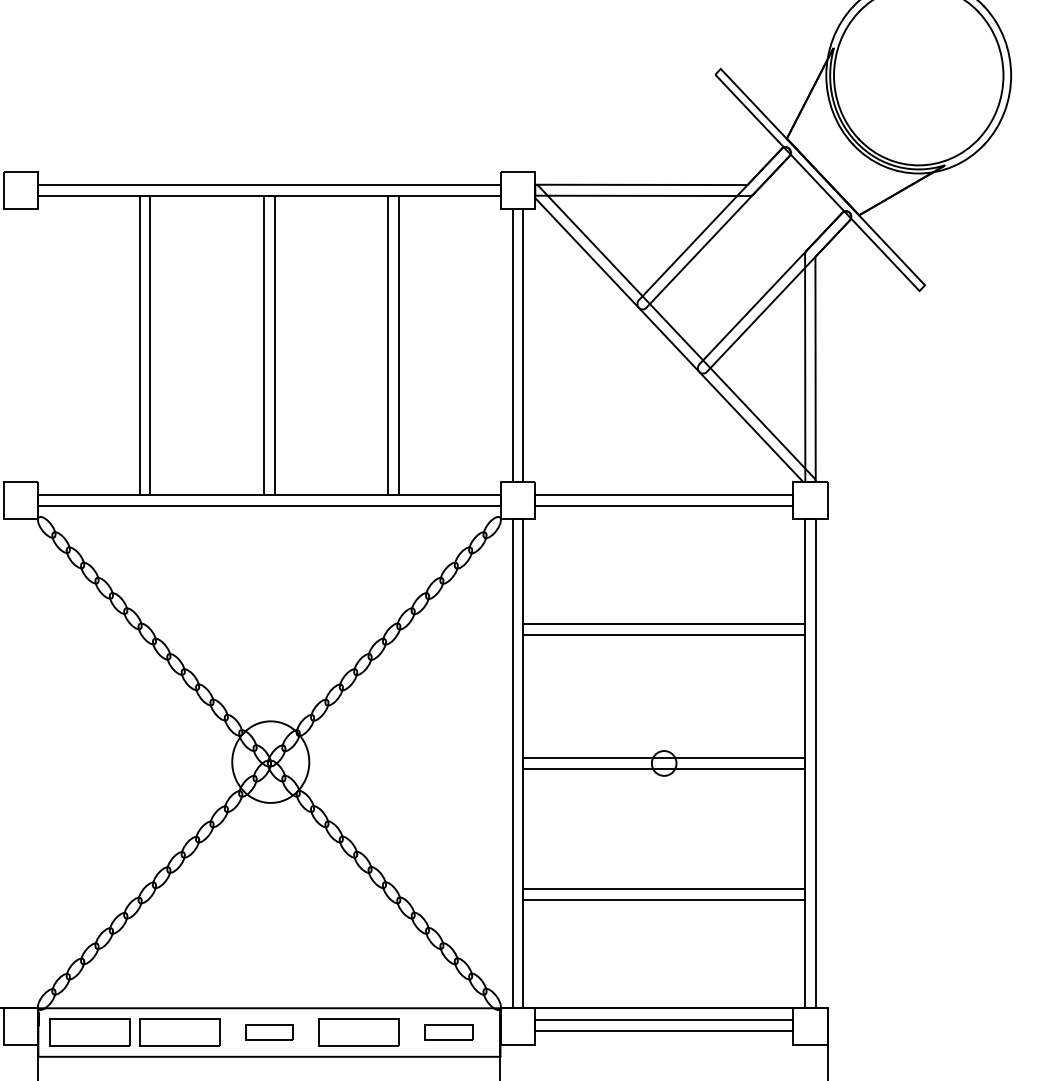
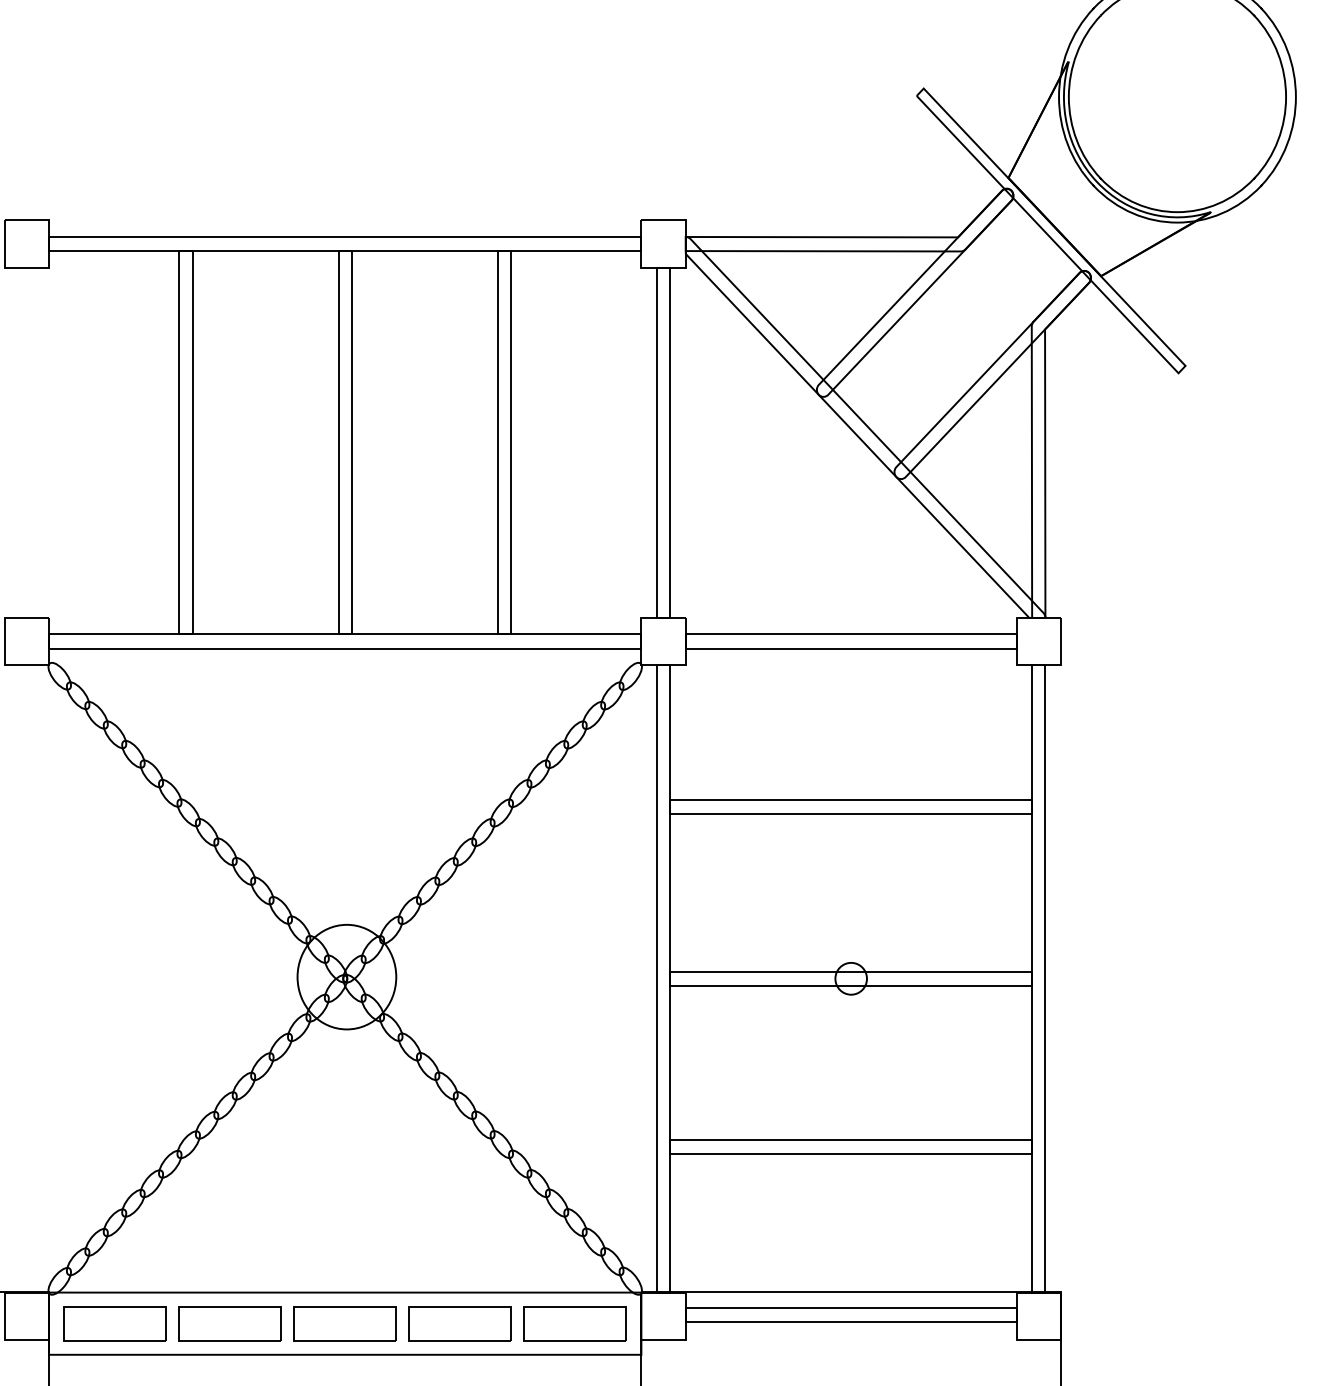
part: (269, 1032) -> (345, 1323), size x1.67
part: (448, 1032) -> (574, 1323), size x1.67

